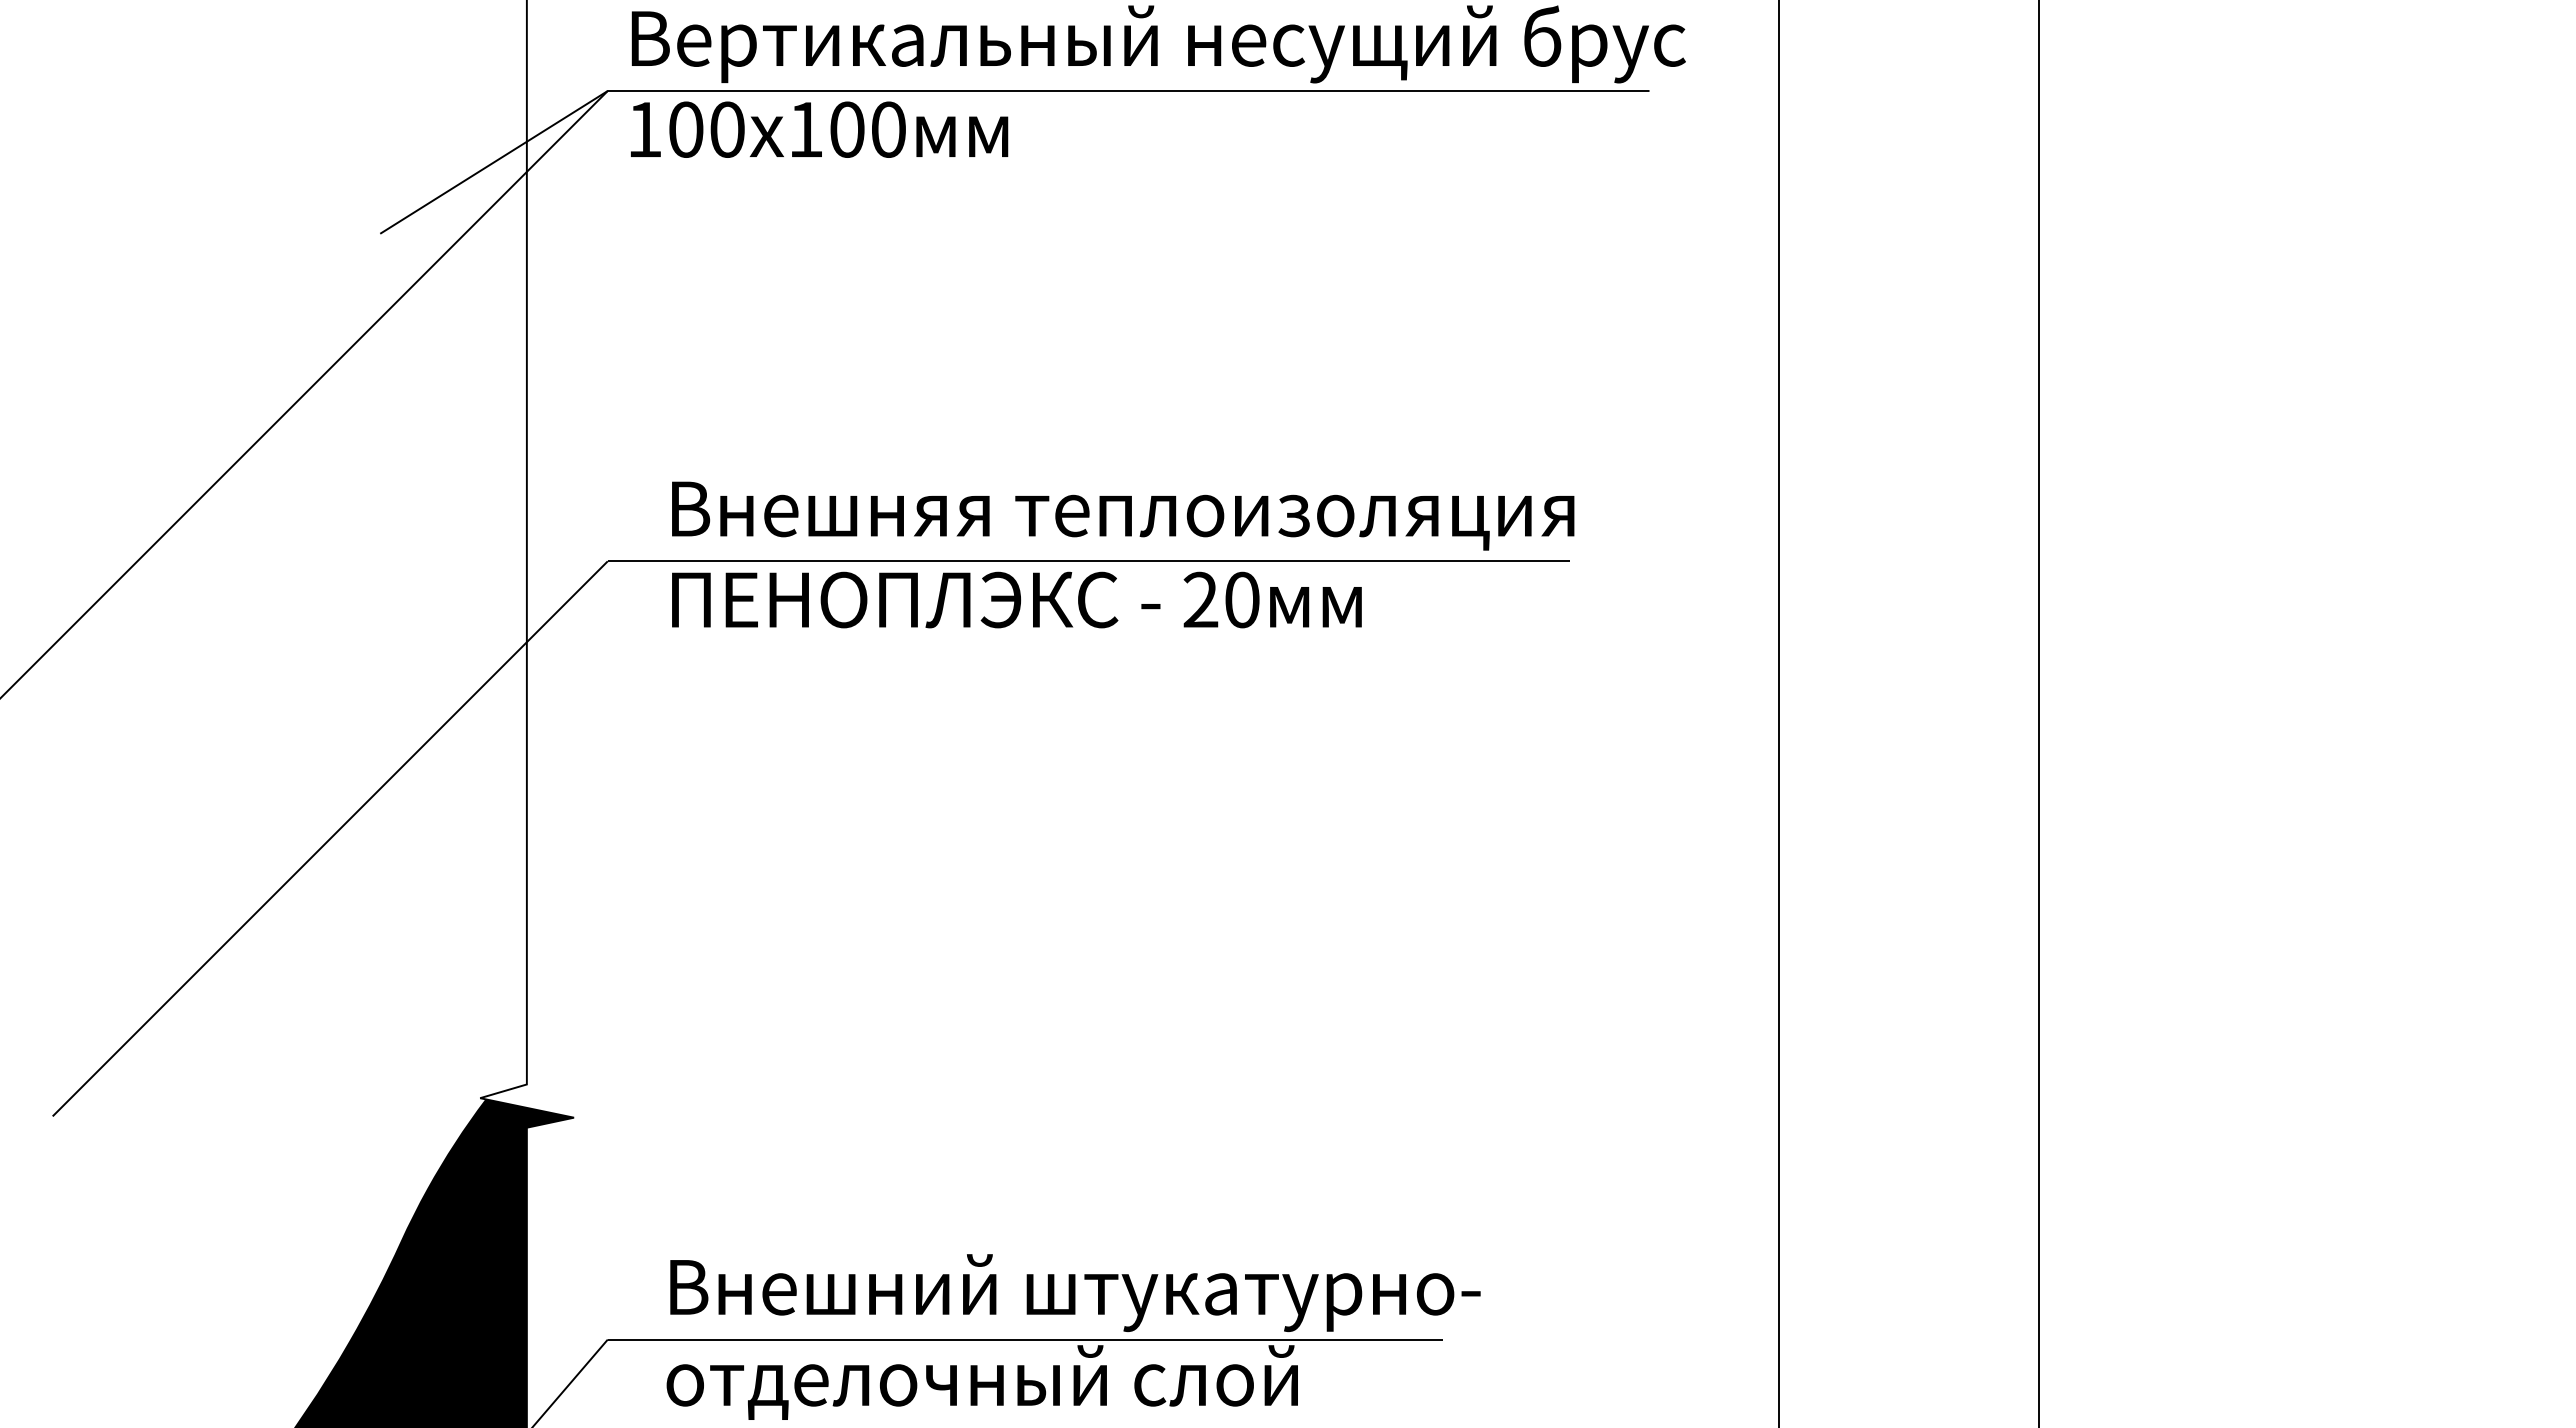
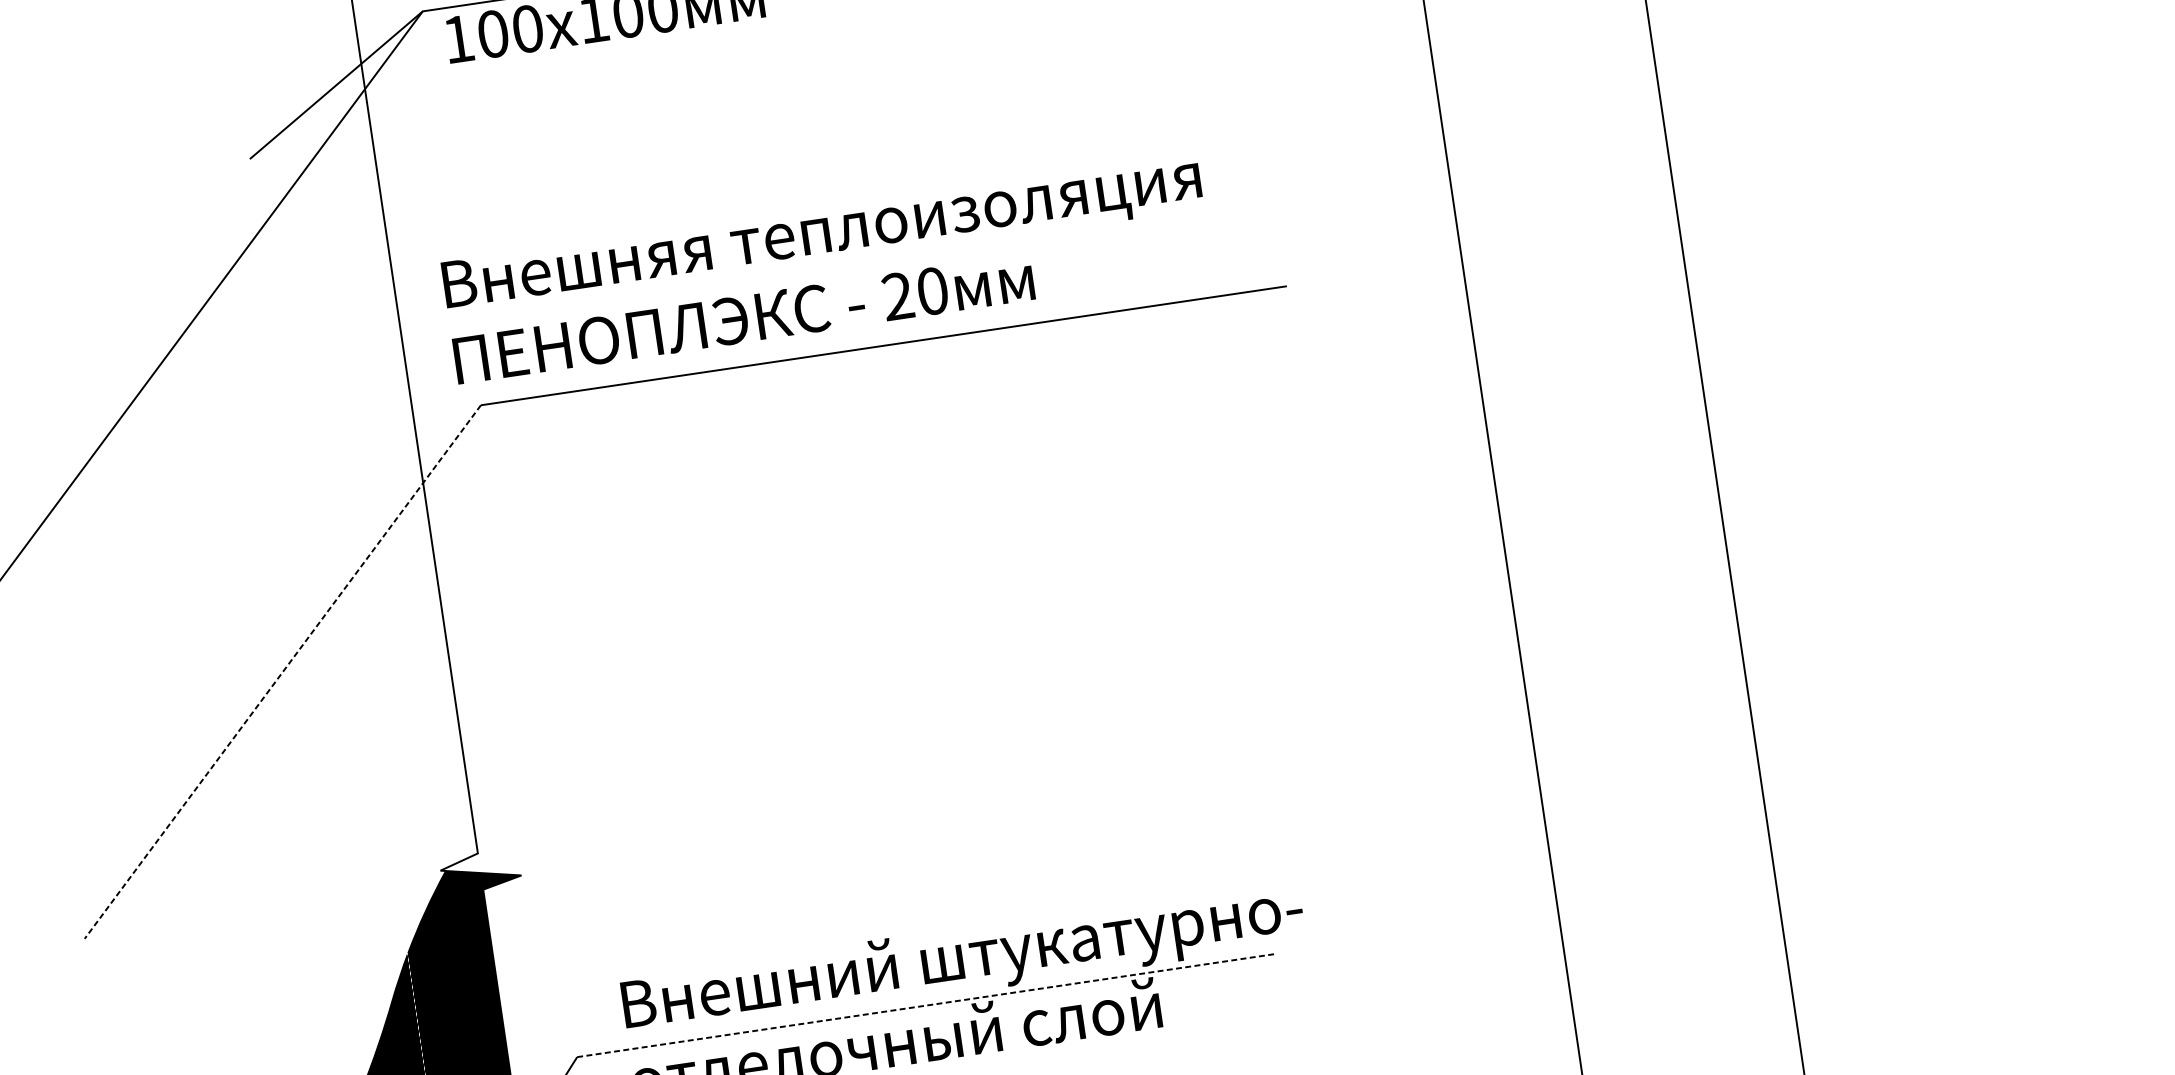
text: (1123, 554) -> (827, 267), moved
line: (329, 839) -> (282, 672), solid -> dashed
line: (1025, 1339) -> (927, 1005), solid -> dashed

